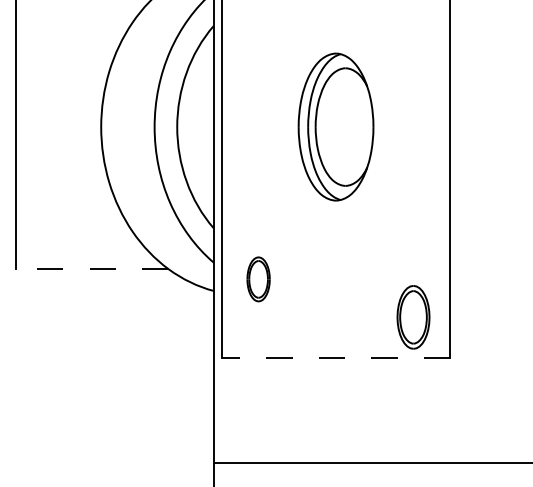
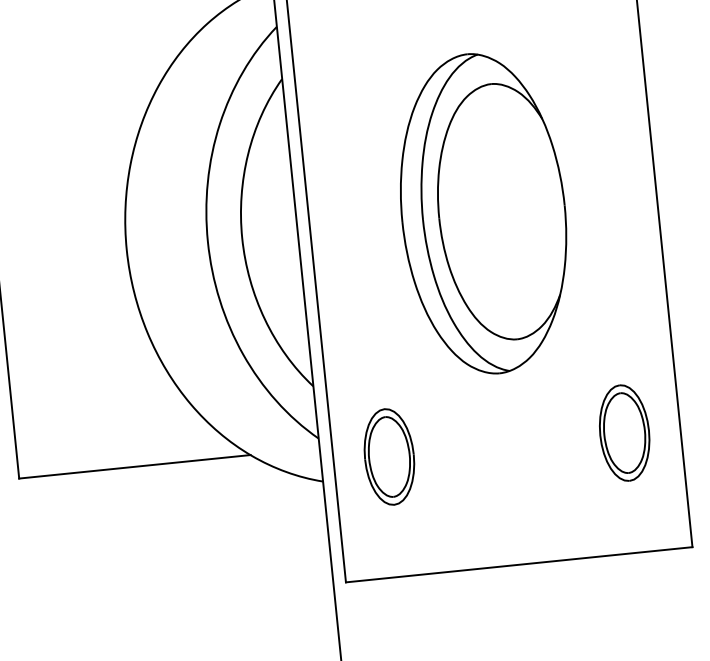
part: (335, 126) -> (482, 212), size x1.43
line: (91, 268) -> (133, 466), dashed -> solid
part: (258, 279) -> (389, 457), size x1.43
part: (413, 317) -> (624, 433), moved
line: (335, 358) -> (518, 565), dashed -> solid

